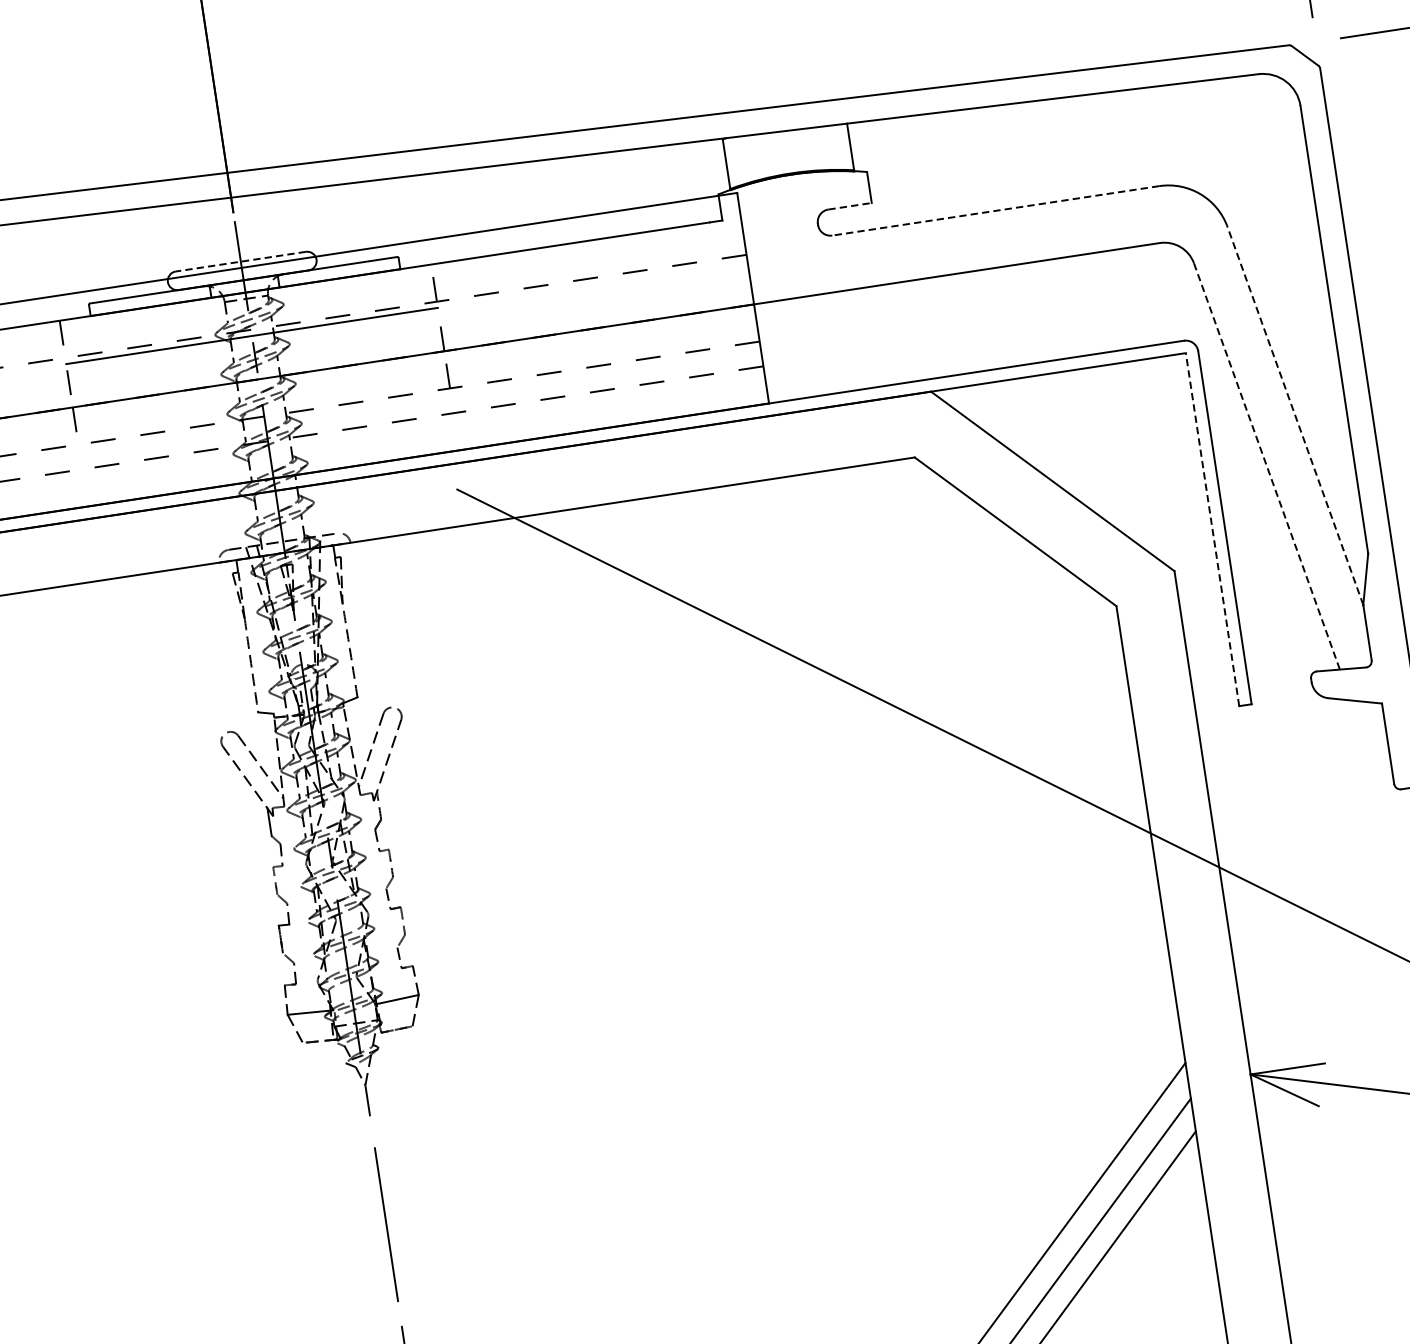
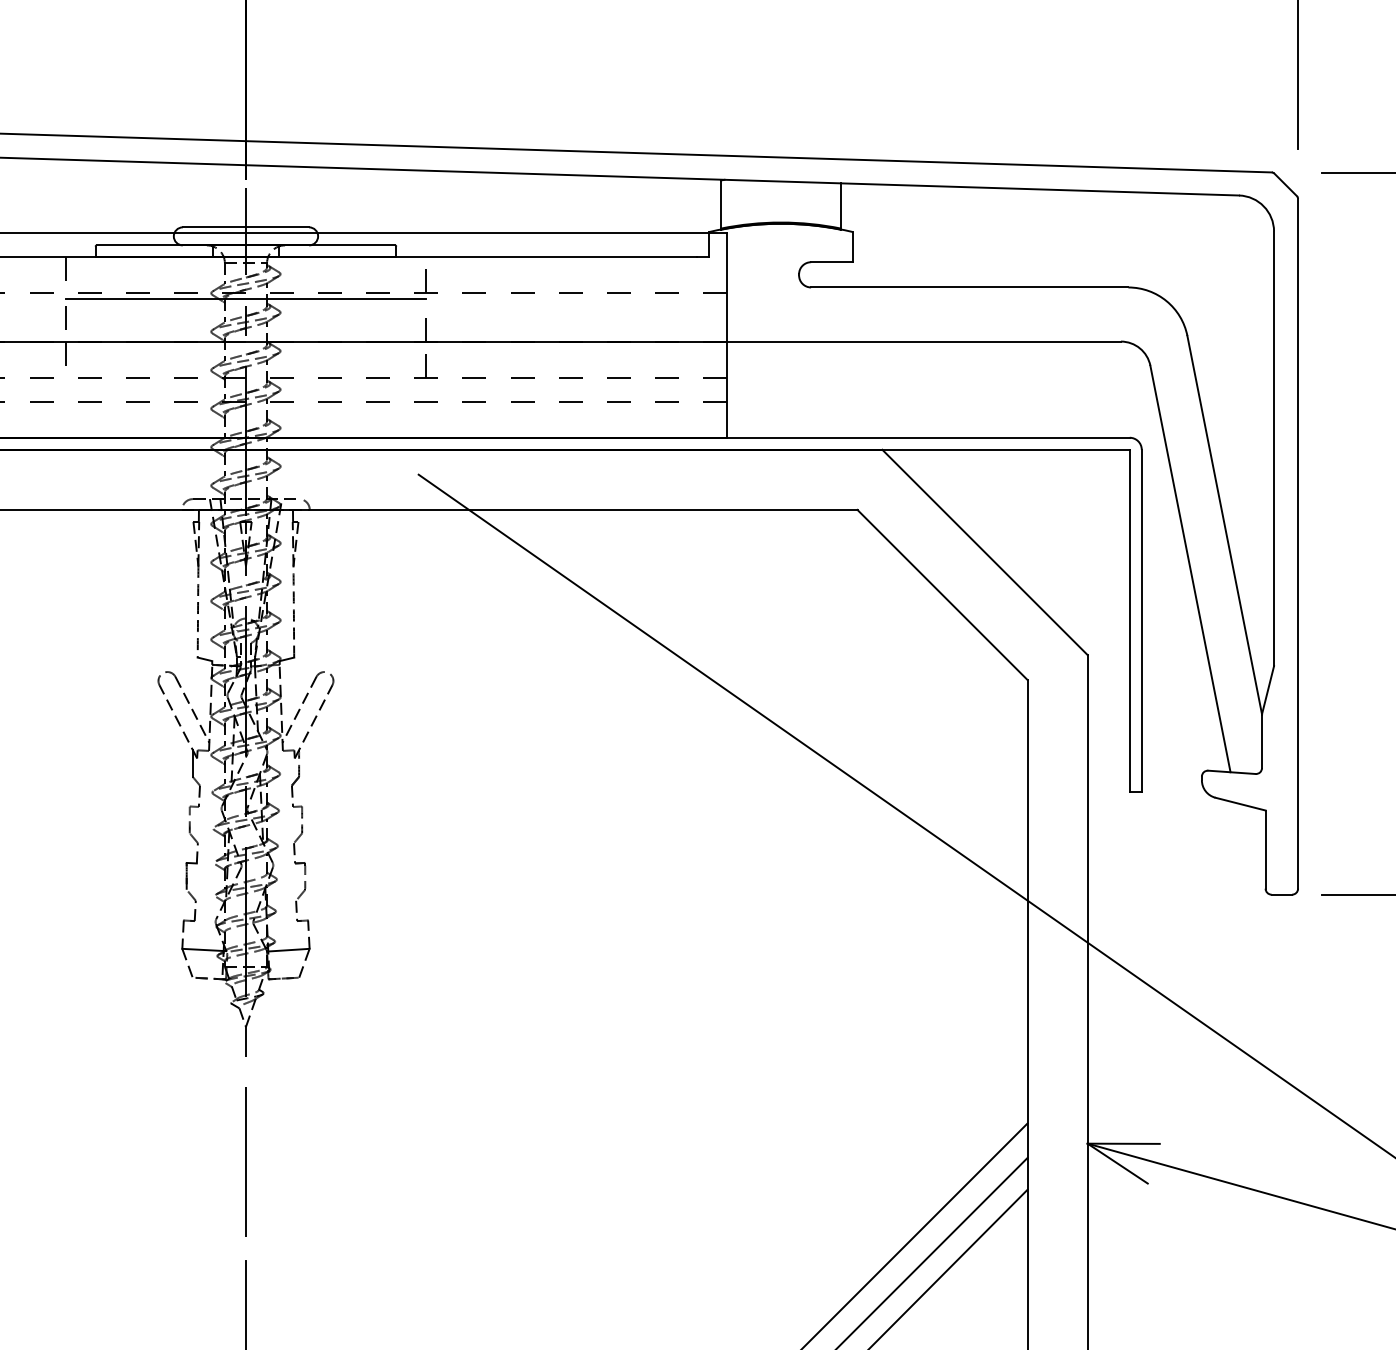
line: (850, 206) -> (832, 262), dashed -> solid
line: (995, 210) -> (969, 287), dashed -> solid
line: (240, 261) -> (245, 227), dashed -> solid
line: (1295, 416) -> (1224, 525), dashed -> solid
line: (1267, 466) -> (1190, 569), dashed -> solid
line: (1212, 529) -> (1129, 620), dashed -> solid

